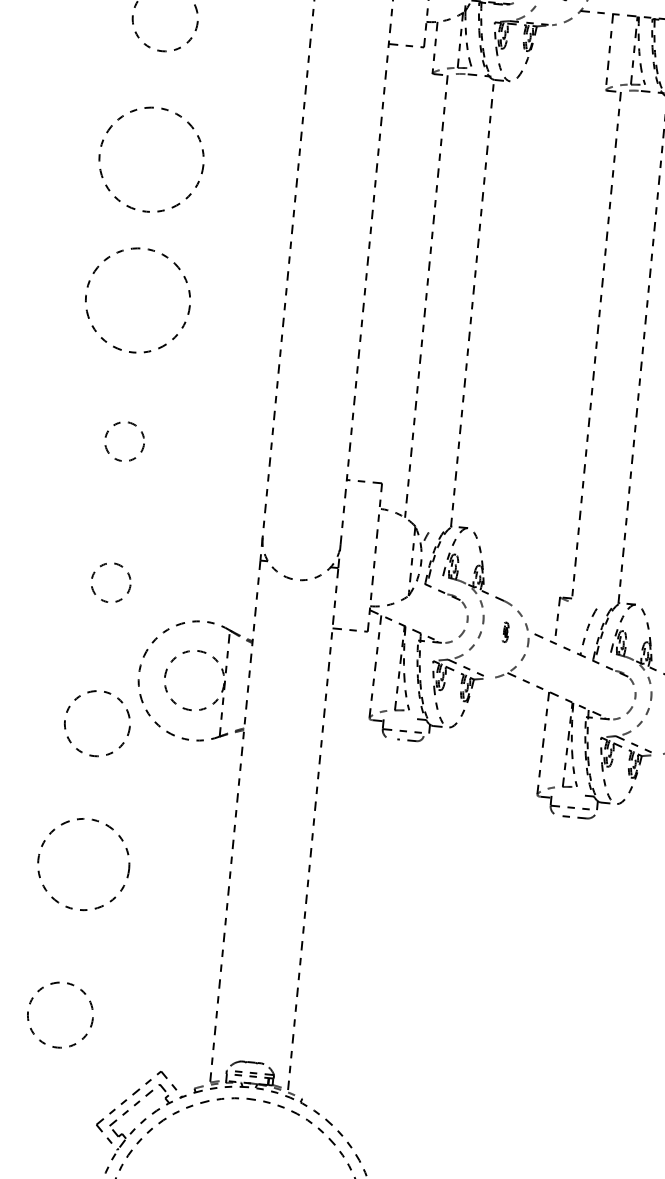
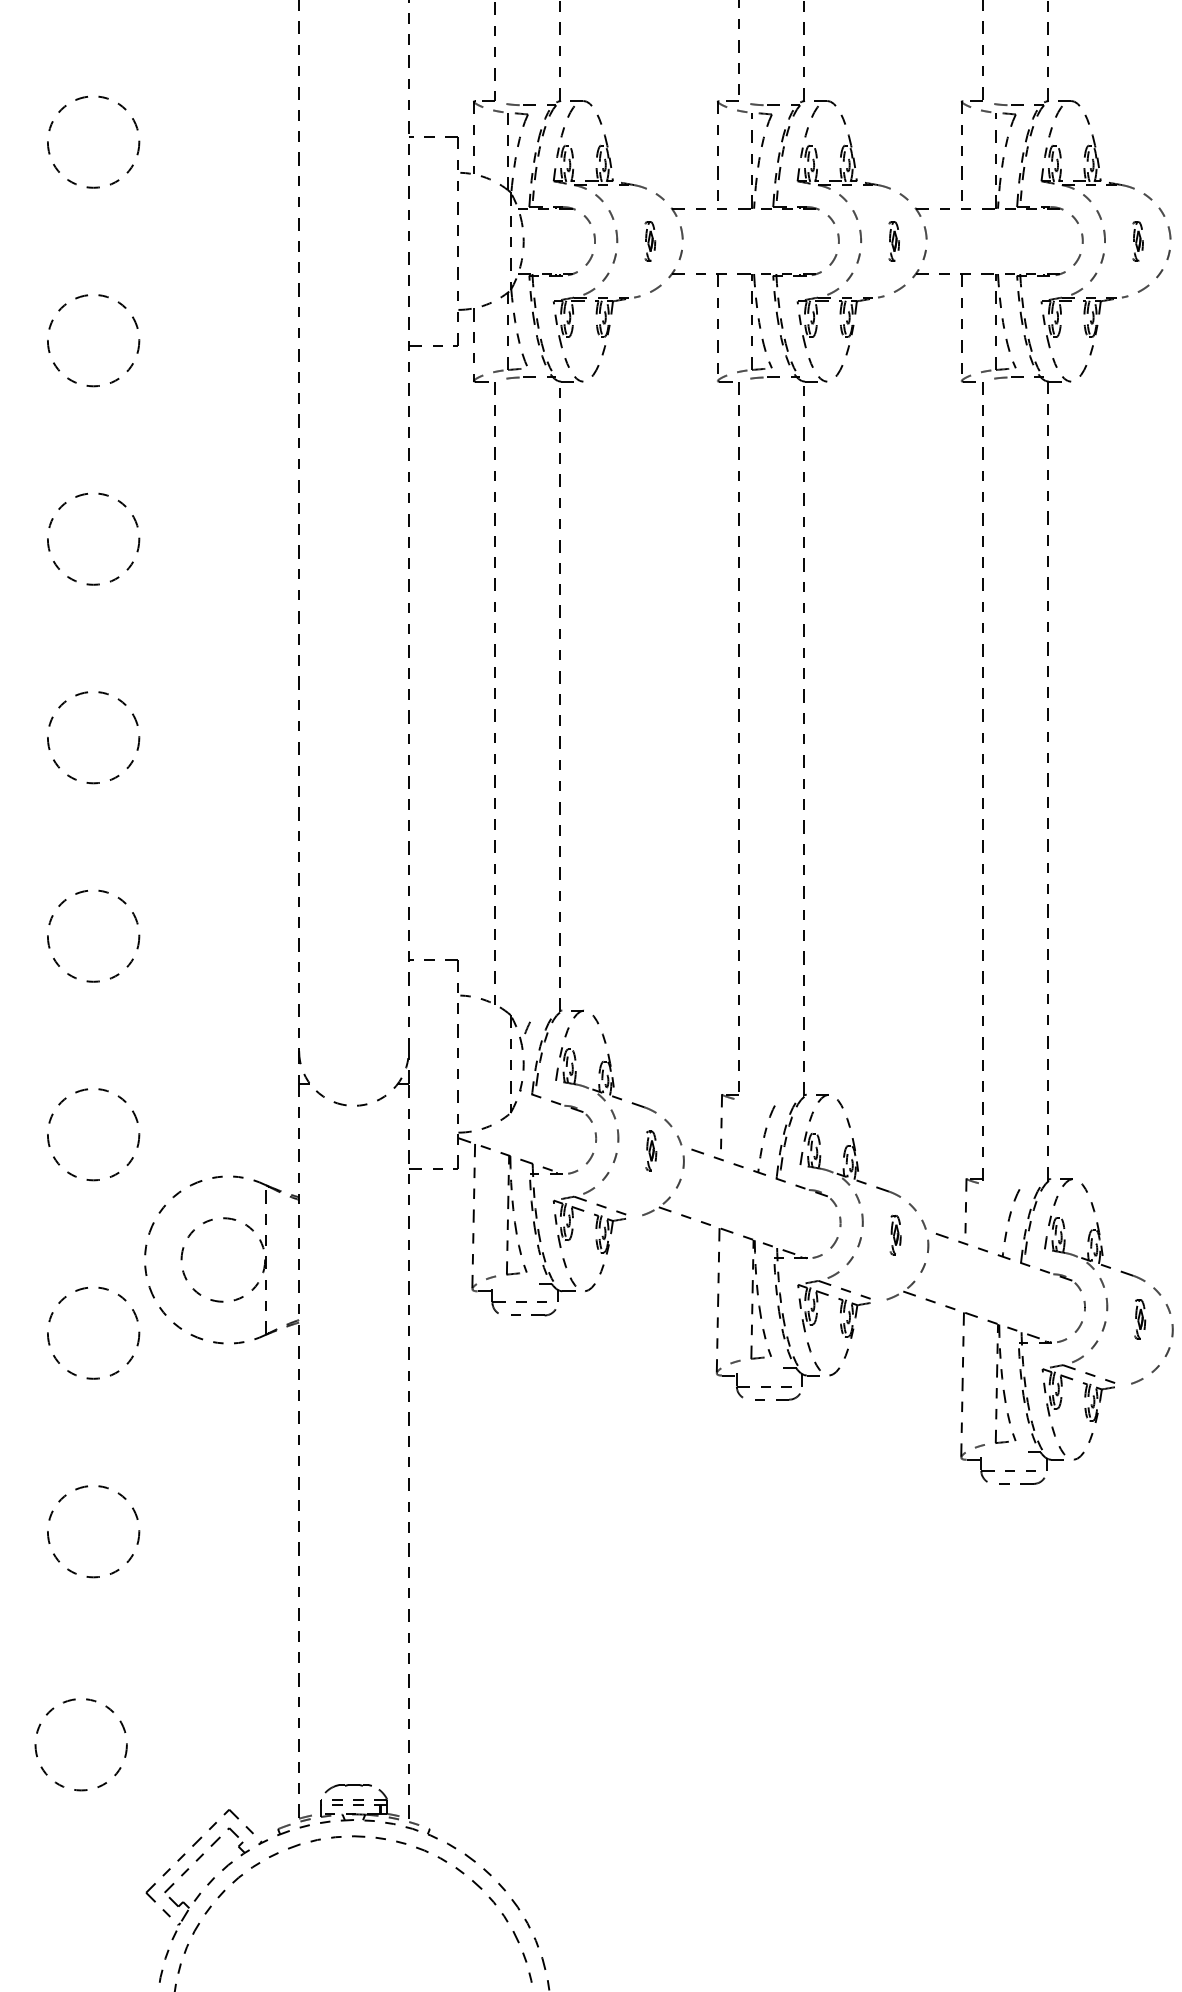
circle: (151, 159) -> (93, 538), size x0.62
circle: (138, 300) -> (93, 737), size x0.62
circle: (124, 441) -> (93, 935), size x1.67
circle: (110, 582) -> (93, 1134), size x1.67
part: (506, 632) -> (651, 1150), size x1.43
part: (411, 739) -> (533, 1312), size x1.43
circle: (83, 864) -> (93, 1531), size x0.71

